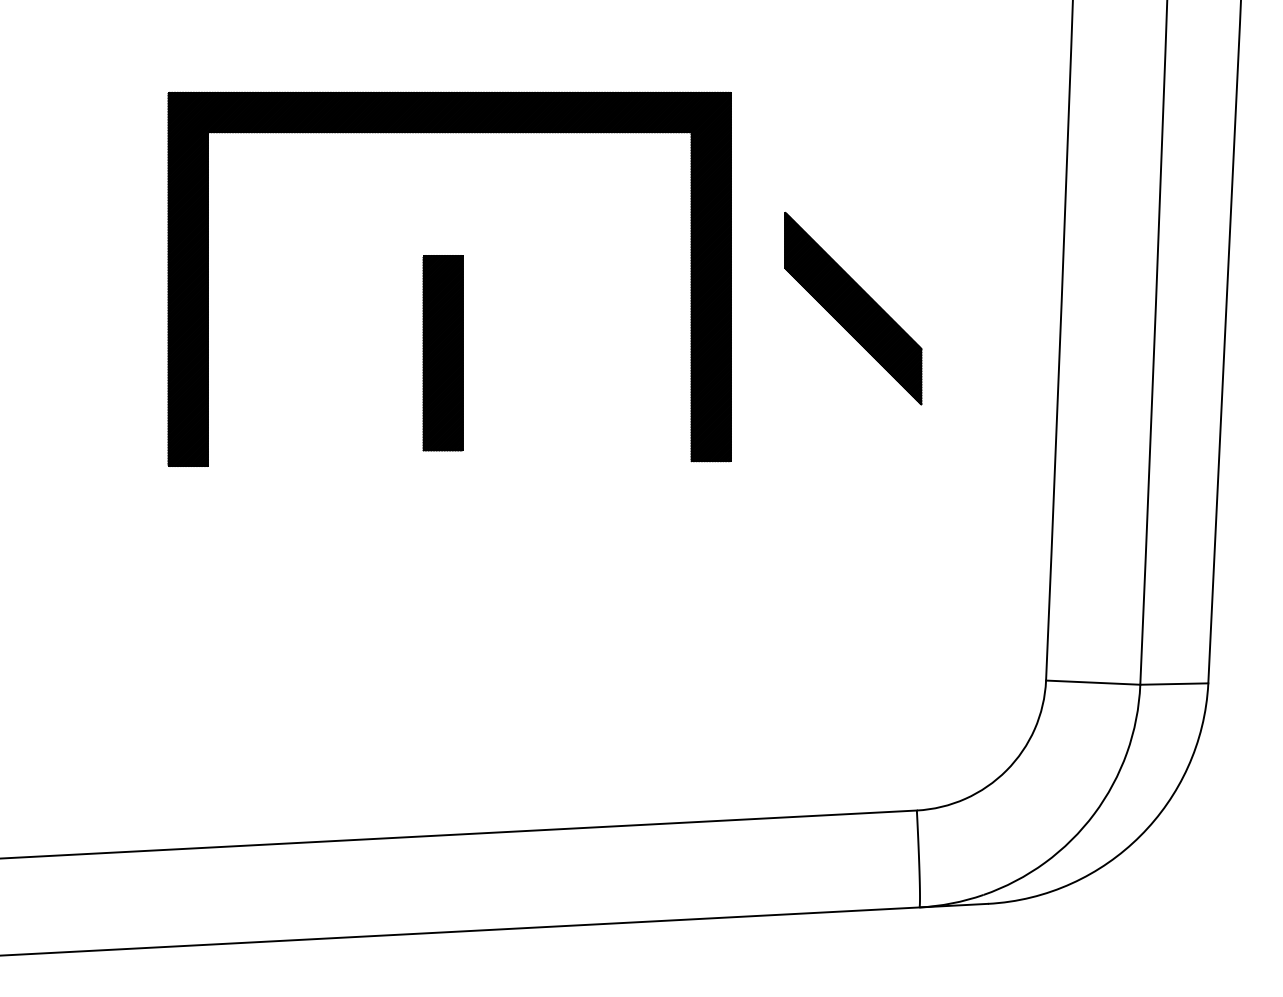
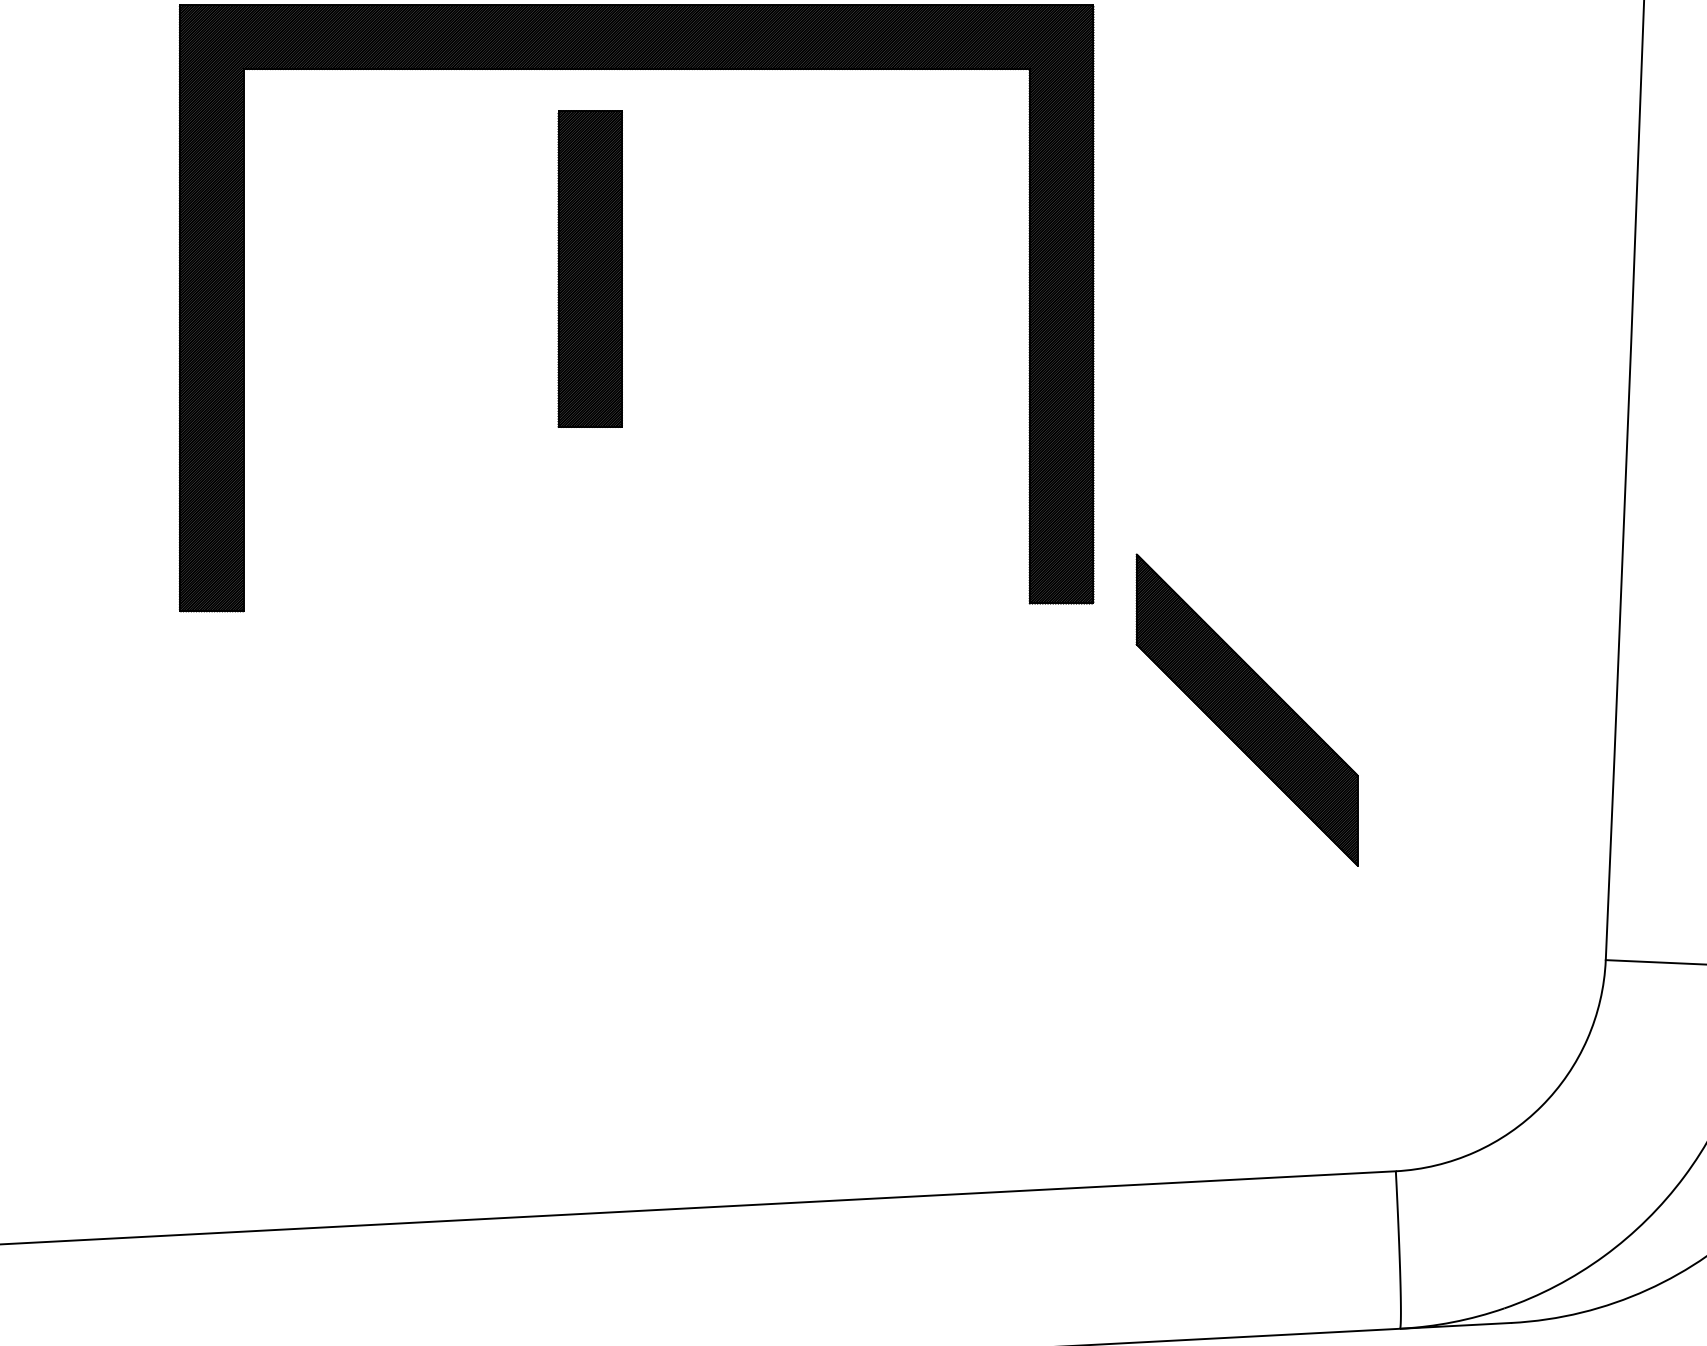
part: (853, 308) -> (1247, 709), moved
part: (442, 353) -> (589, 269), moved

